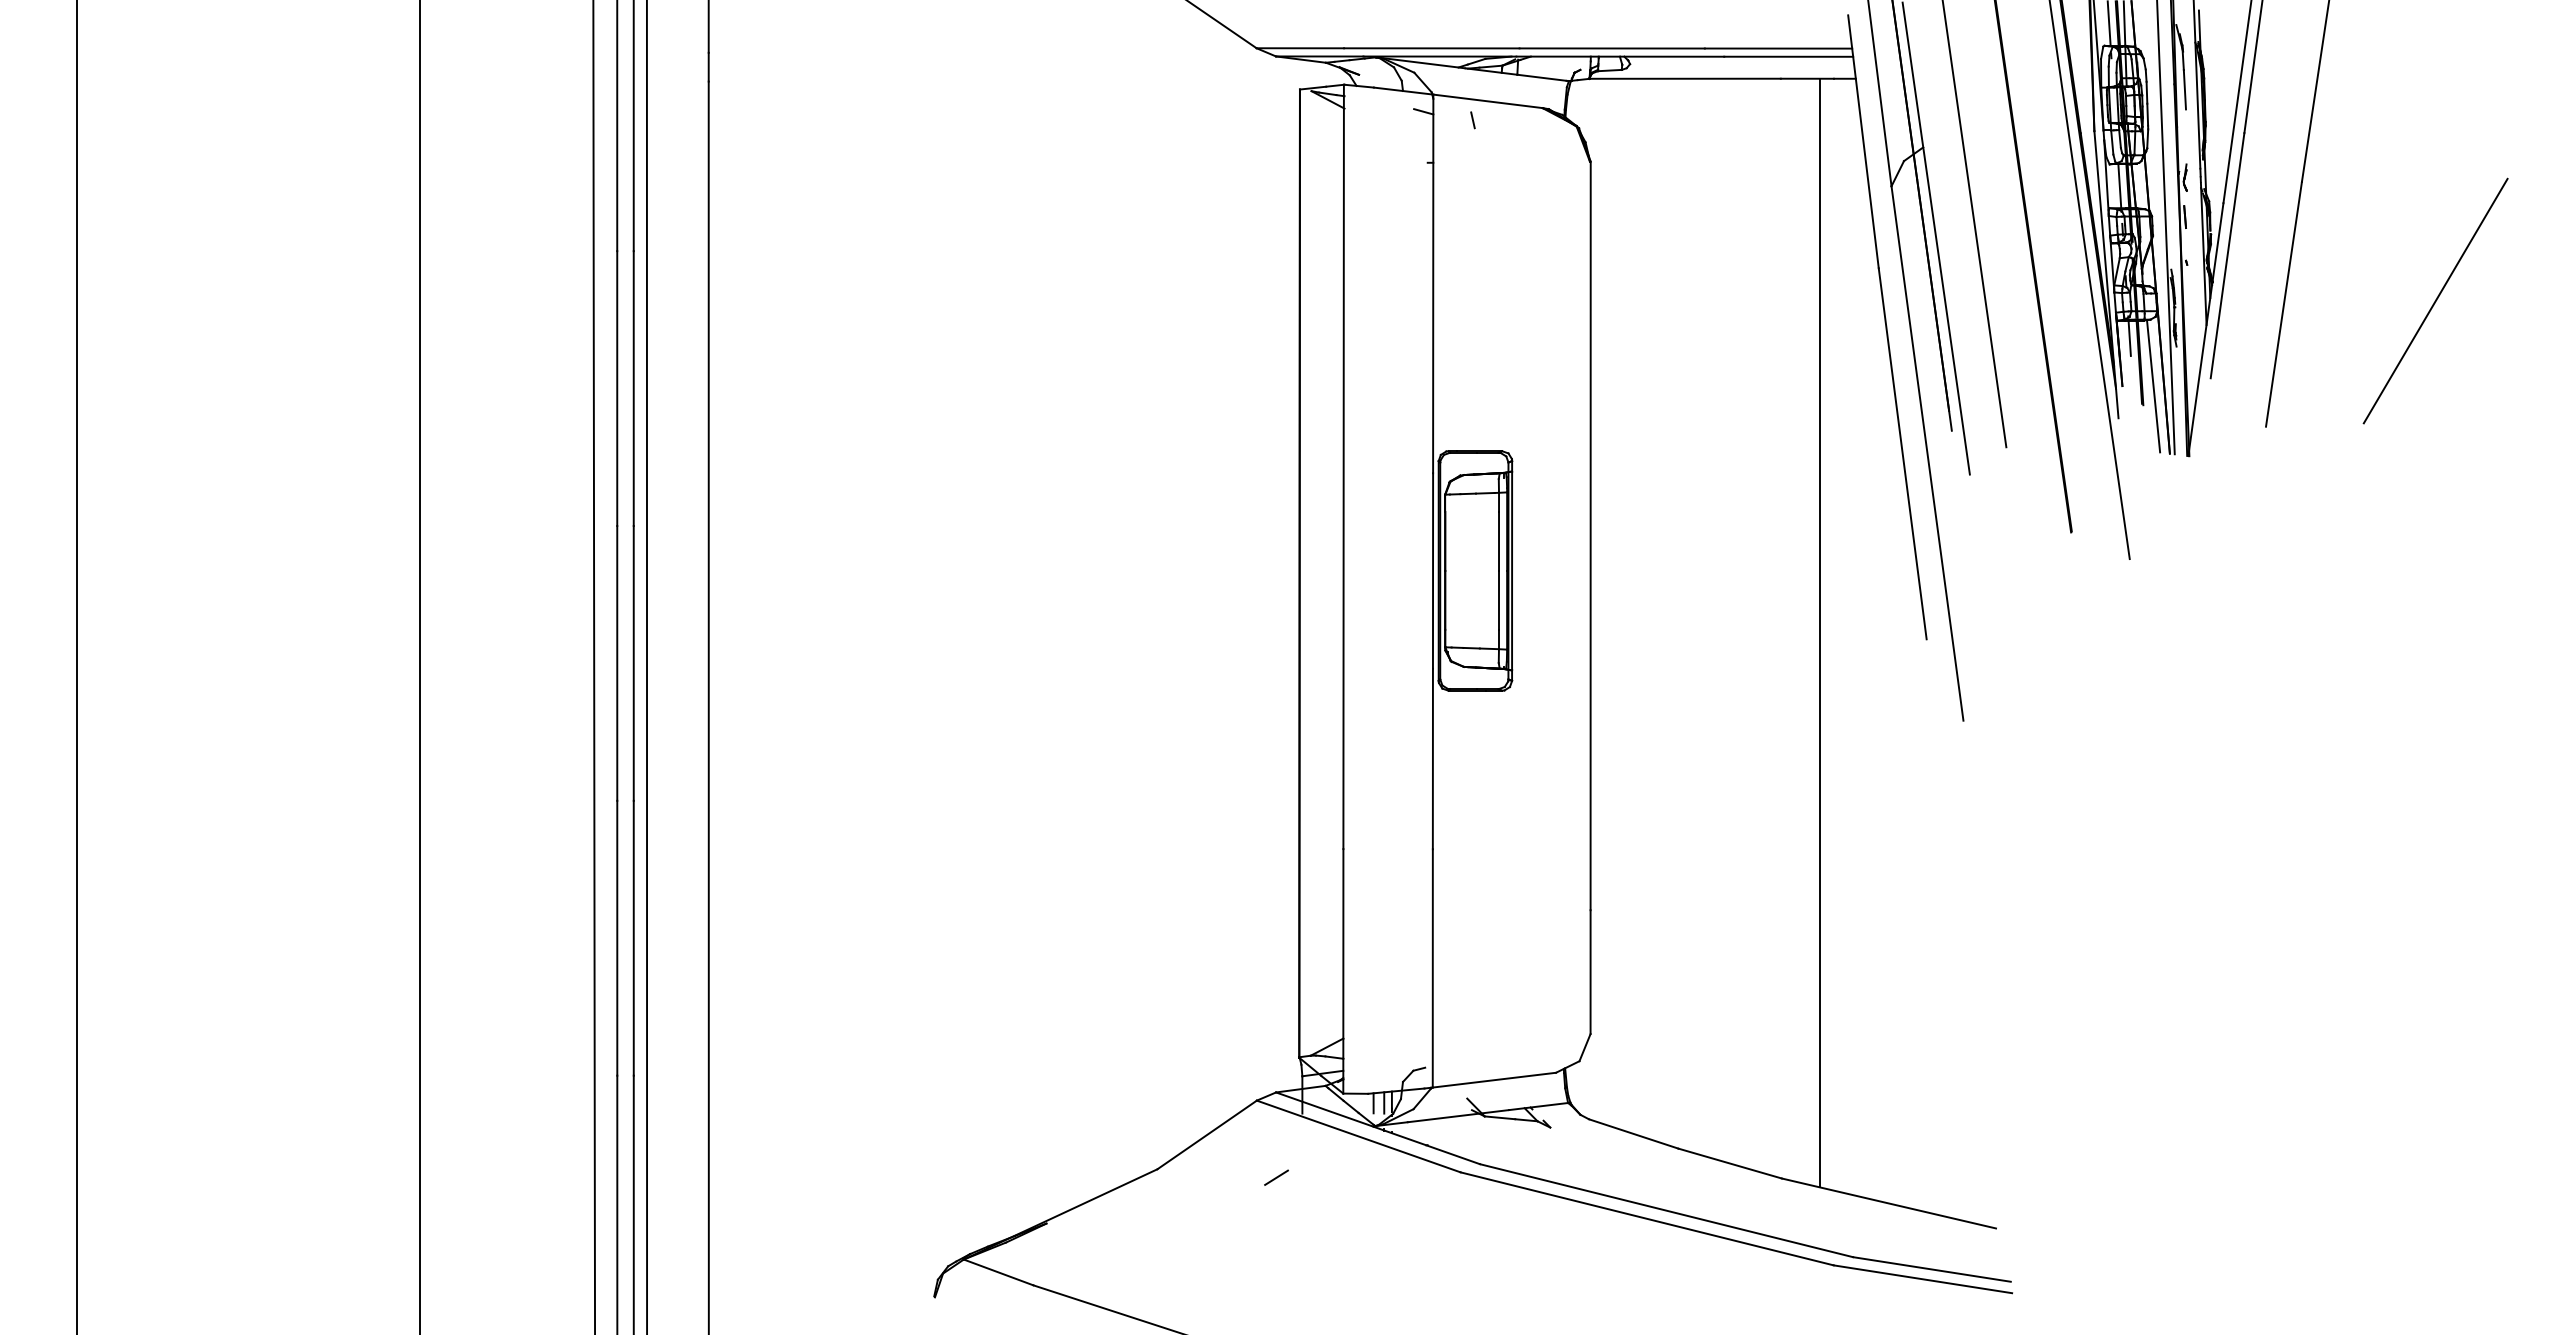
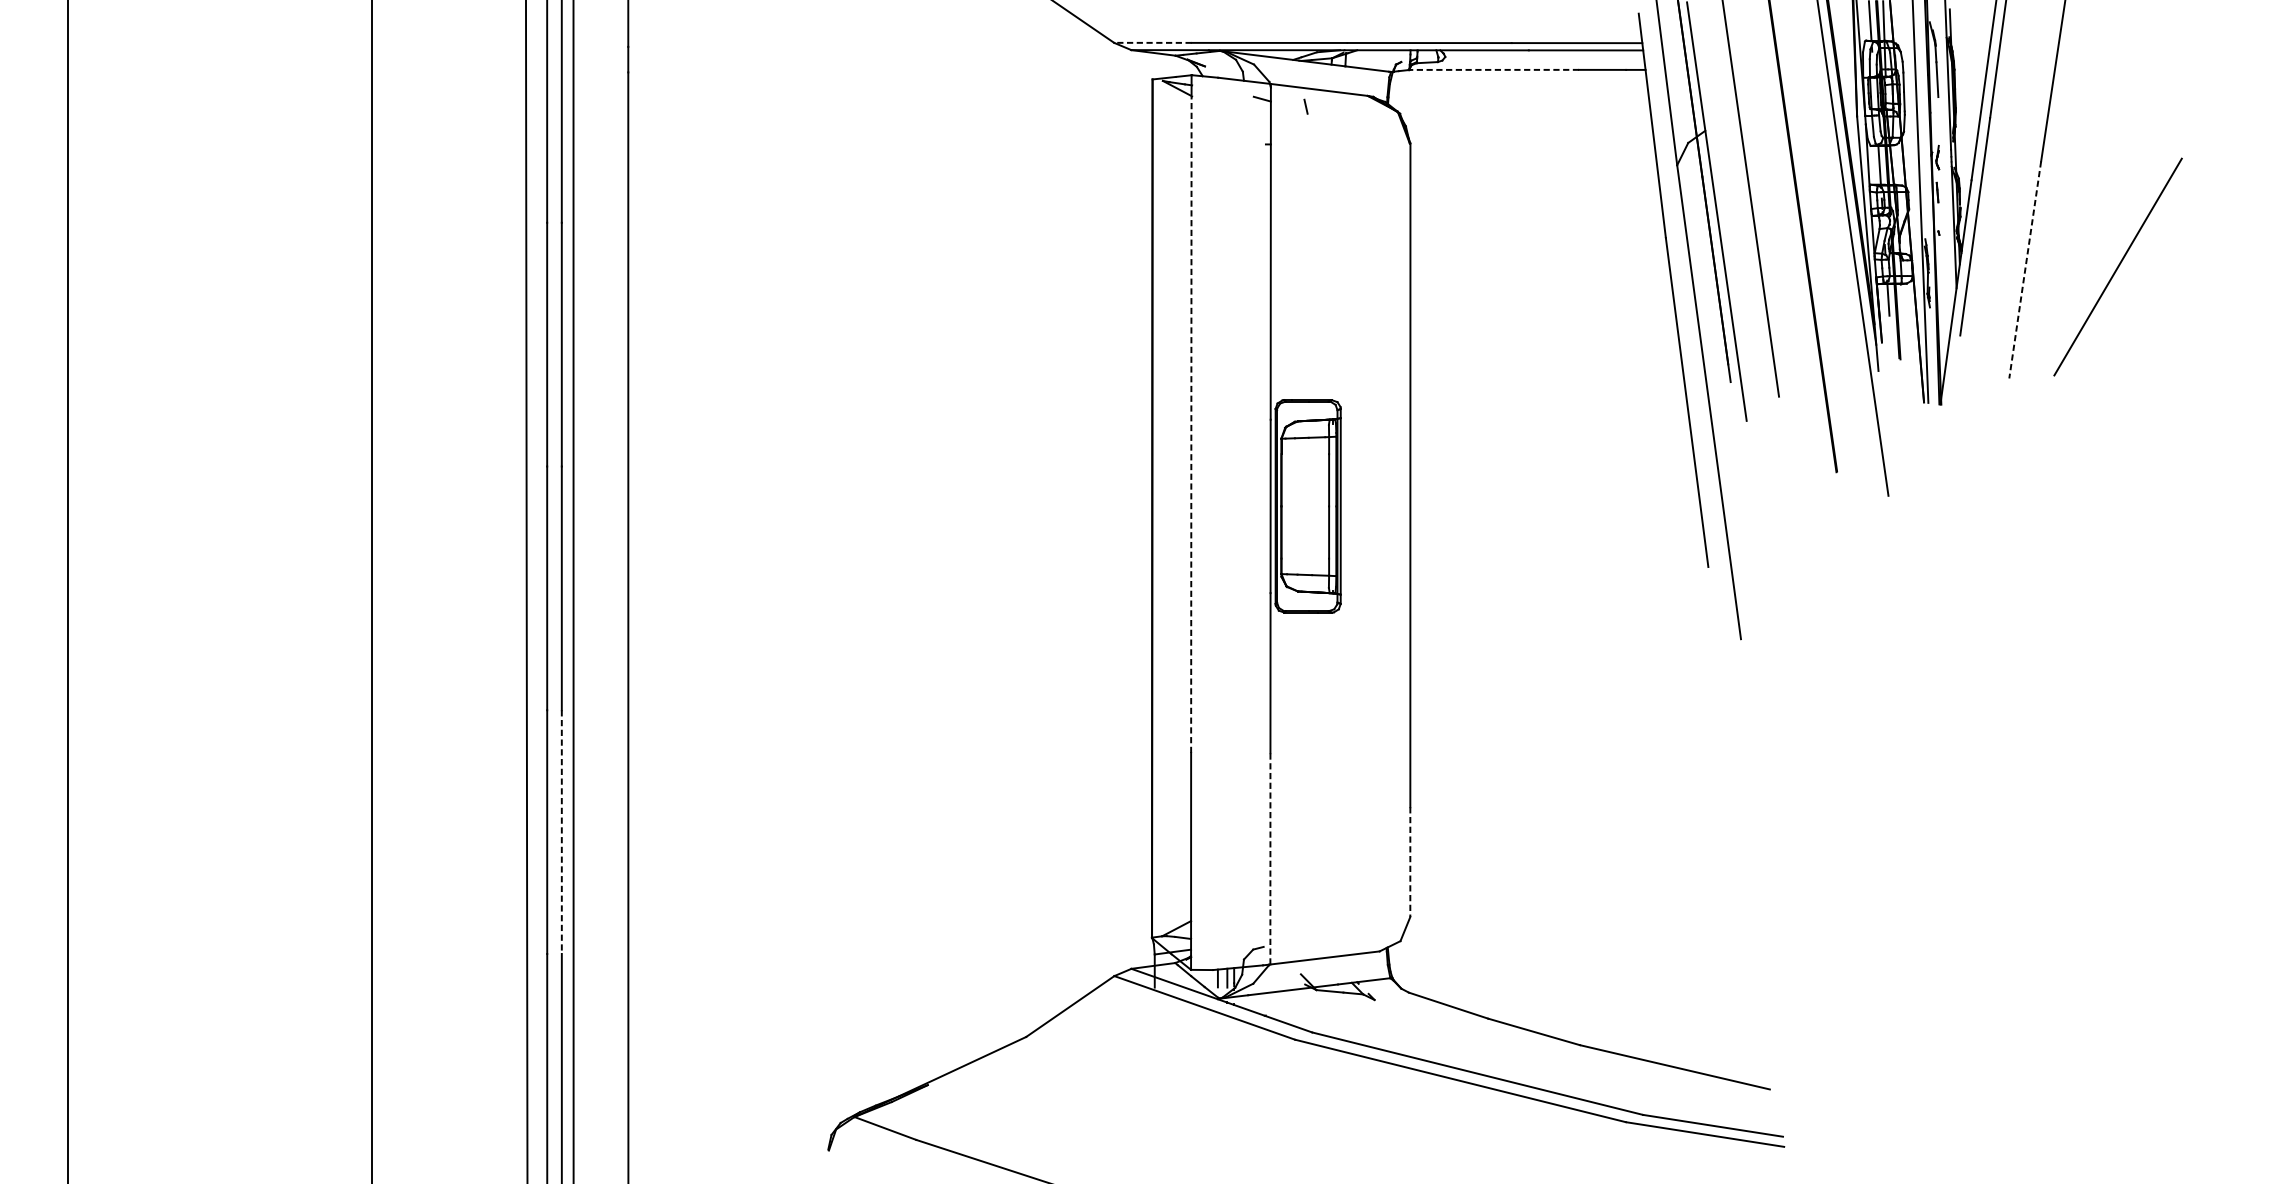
line: (1300, 48) -> (1153, 43), solid -> dashed
line: (1684, 78) -> (1493, 69), solid -> dashed
line: (2435, 300) -> (2117, 266), moved
line: (2283, 304) -> (2024, 270), solid -> dashed
line: (2153, 386) -> (1909, 342), removed
line: (1343, 478) -> (1191, 424), solid -> dashed
line: (1819, 632) -> (1613, 560), removed
line: (633, 938) -> (561, 832), solid -> dashed
line: (1432, 967) -> (1270, 858), solid -> dashed
line: (1590, 972) -> (1410, 862), solid -> dashed
line: (1276, 1177) -> (1131, 1044), removed

